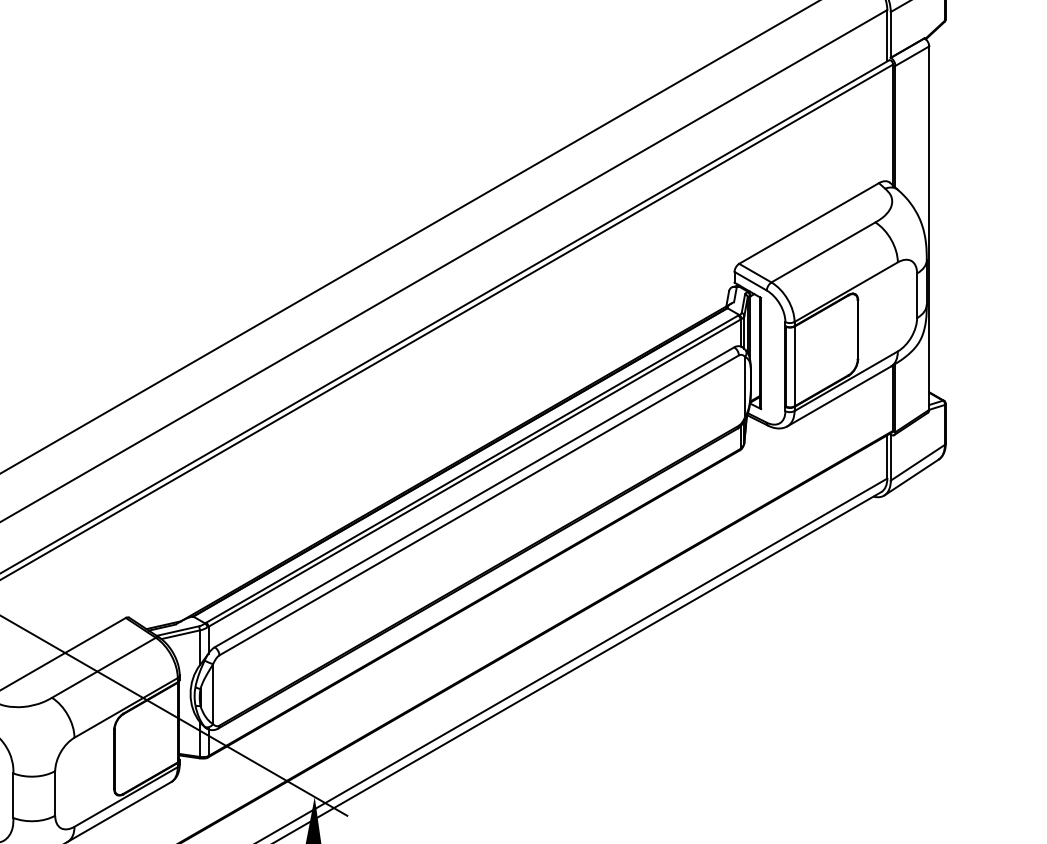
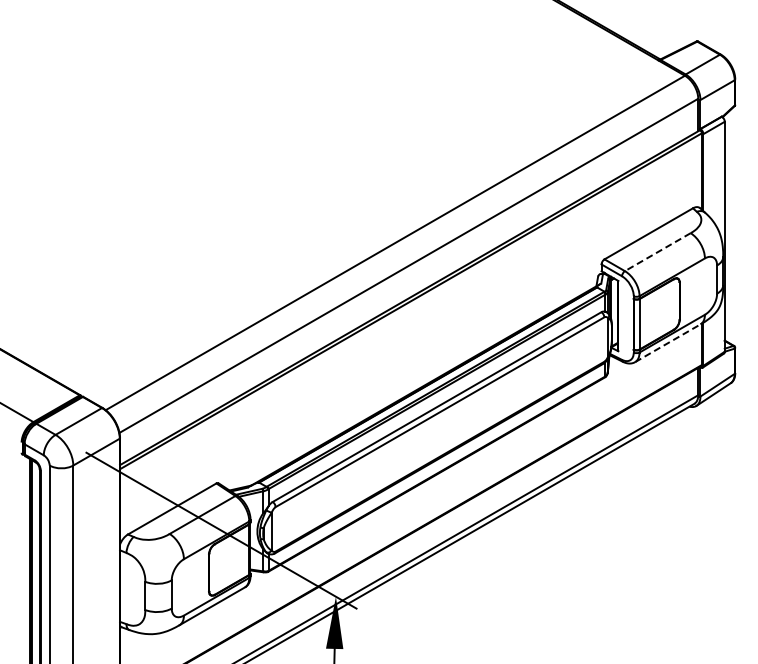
line: (822, 252) -> (657, 252), solid -> dashed
line: (838, 396) -> (667, 343), solid -> dashed

